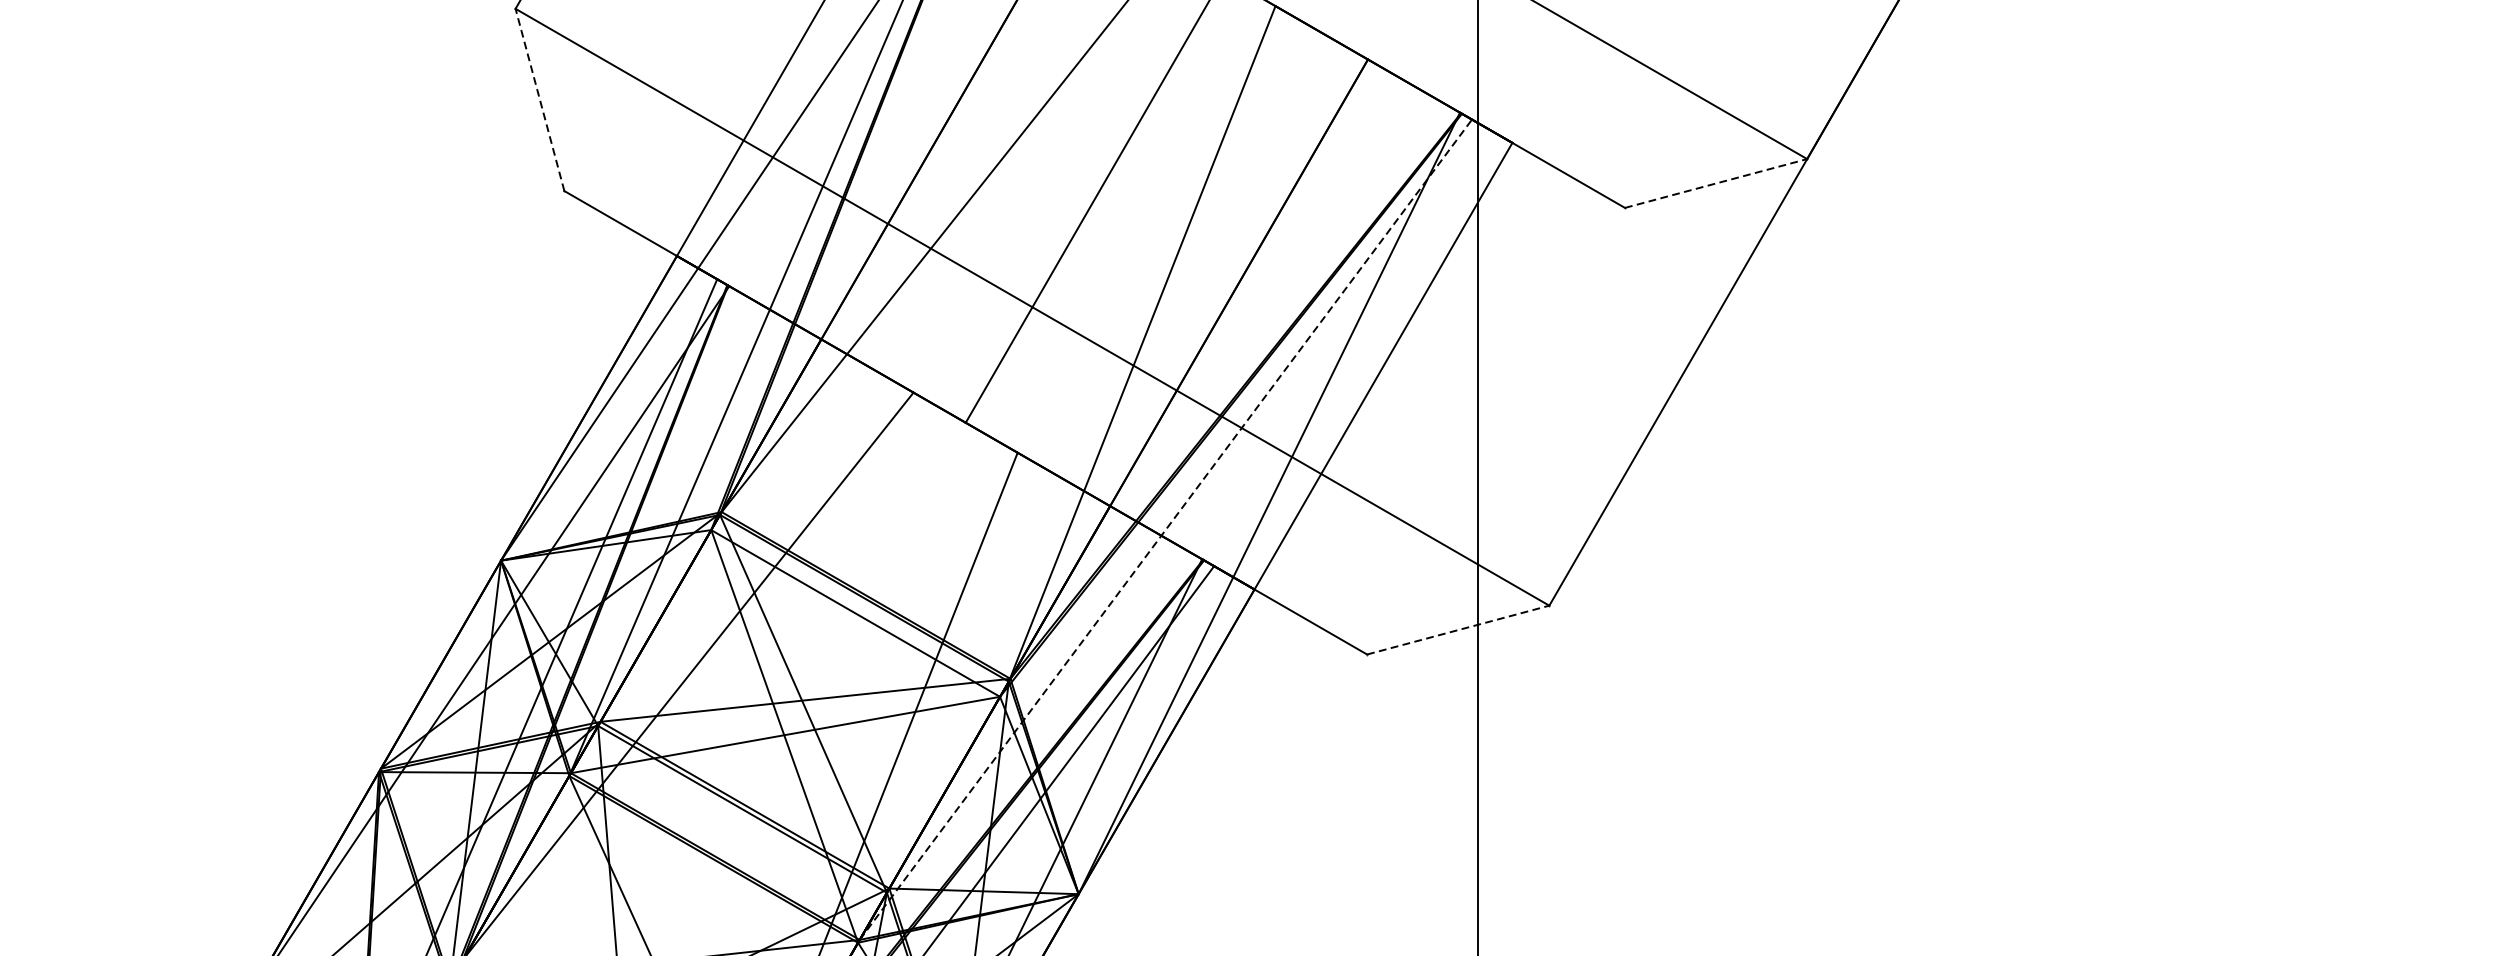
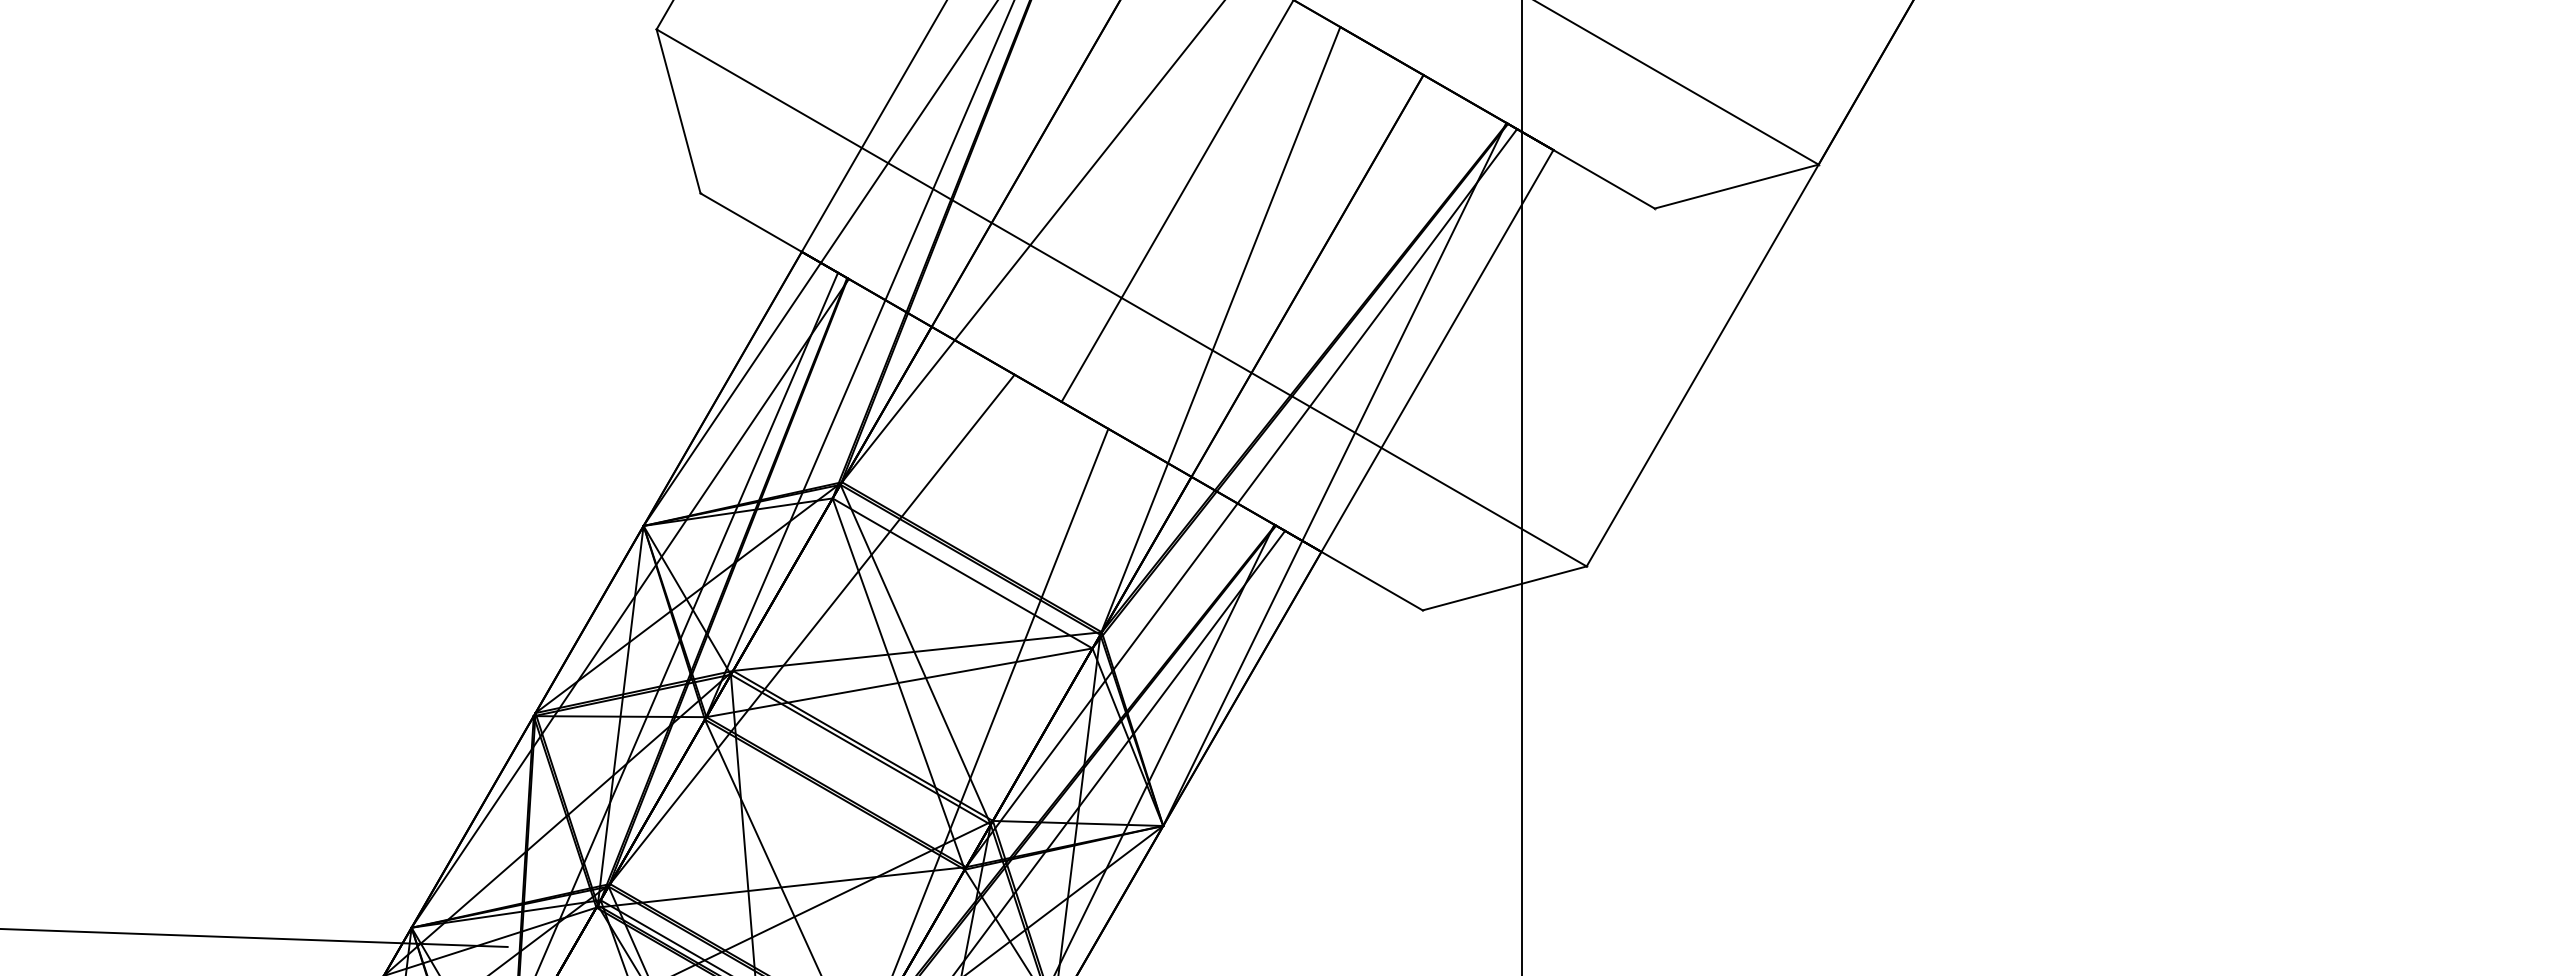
line: (539, 100) -> (678, 111), dashed -> solid
line: (1715, 183) -> (1736, 186), dashed -> solid
line: (1165, 529) -> (1241, 497), dashed -> solid
line: (1457, 630) -> (1504, 588), dashed -> solid

